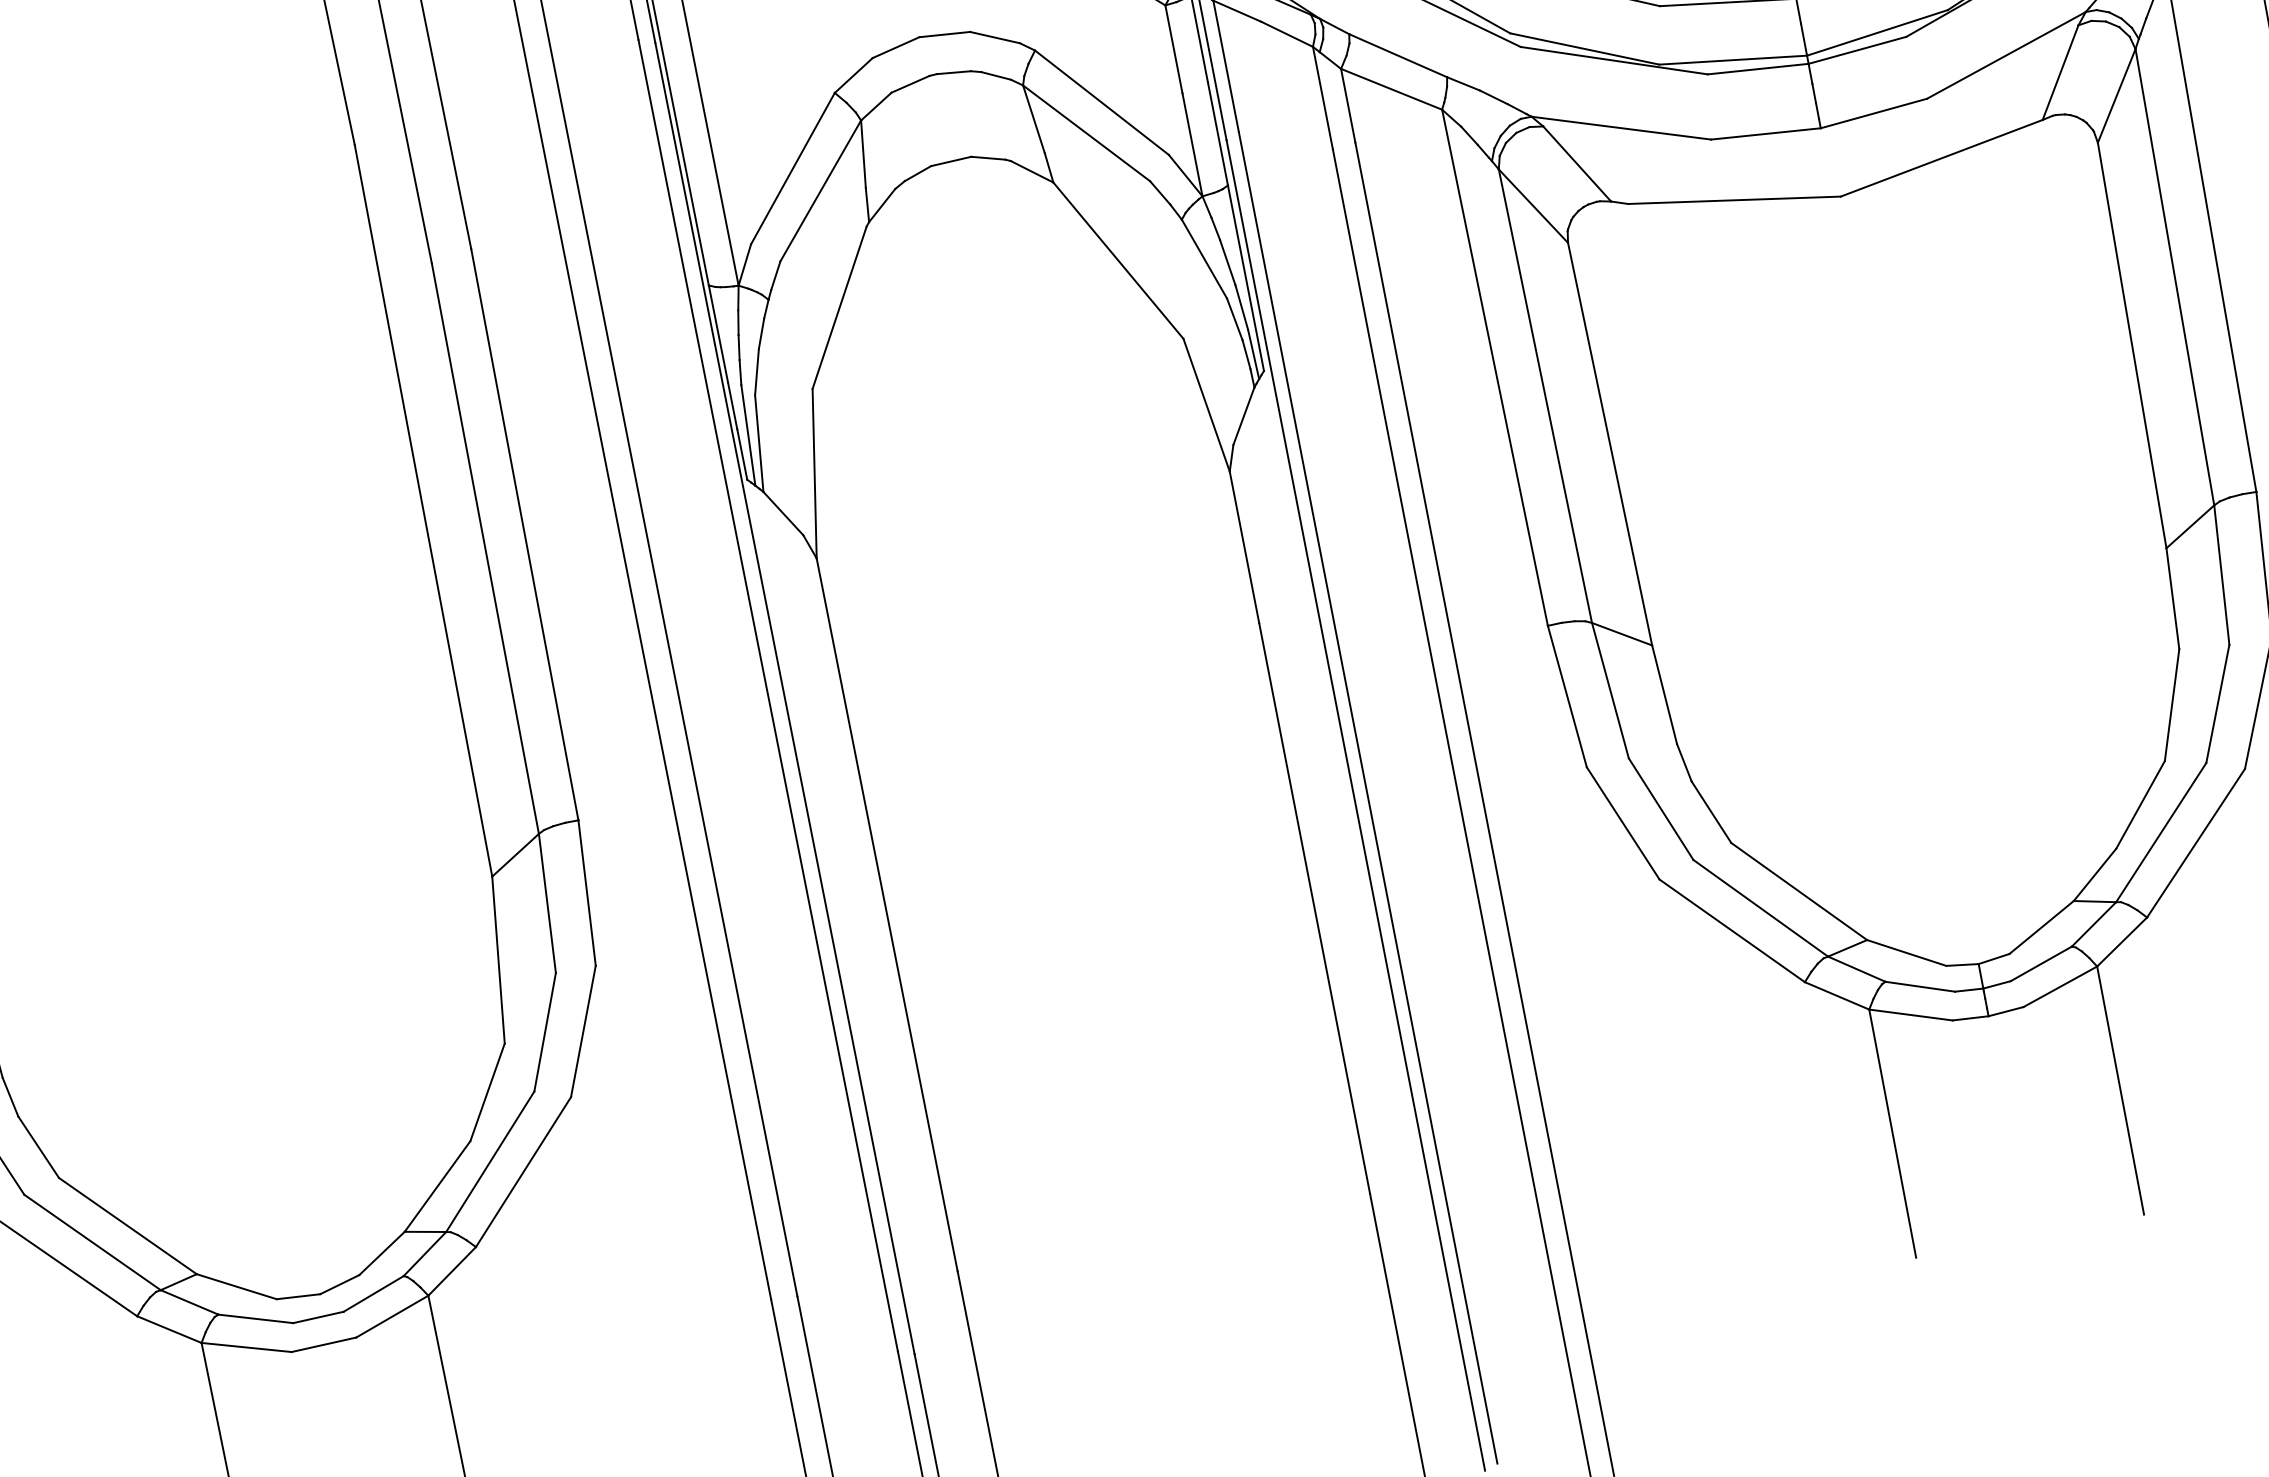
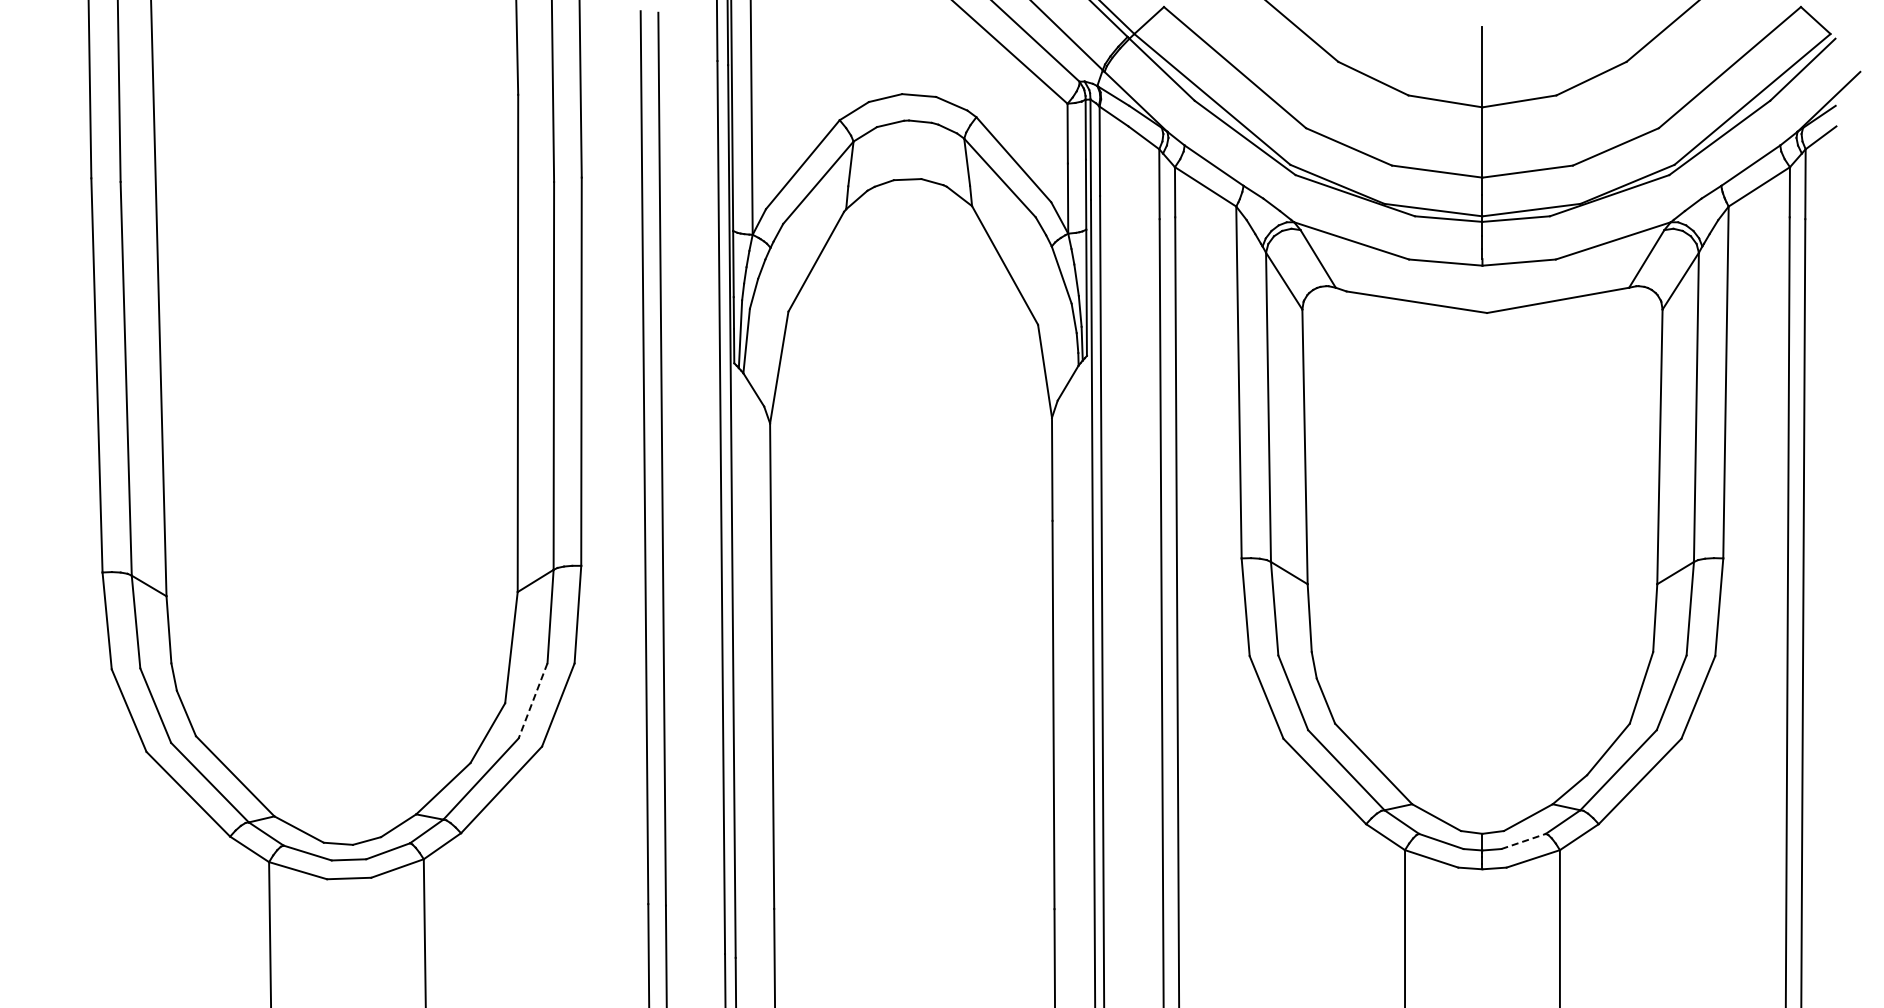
line: (2042, 963) -> (1524, 841), solid -> dashed
line: (544, 1033) -> (532, 701), solid -> dashed

